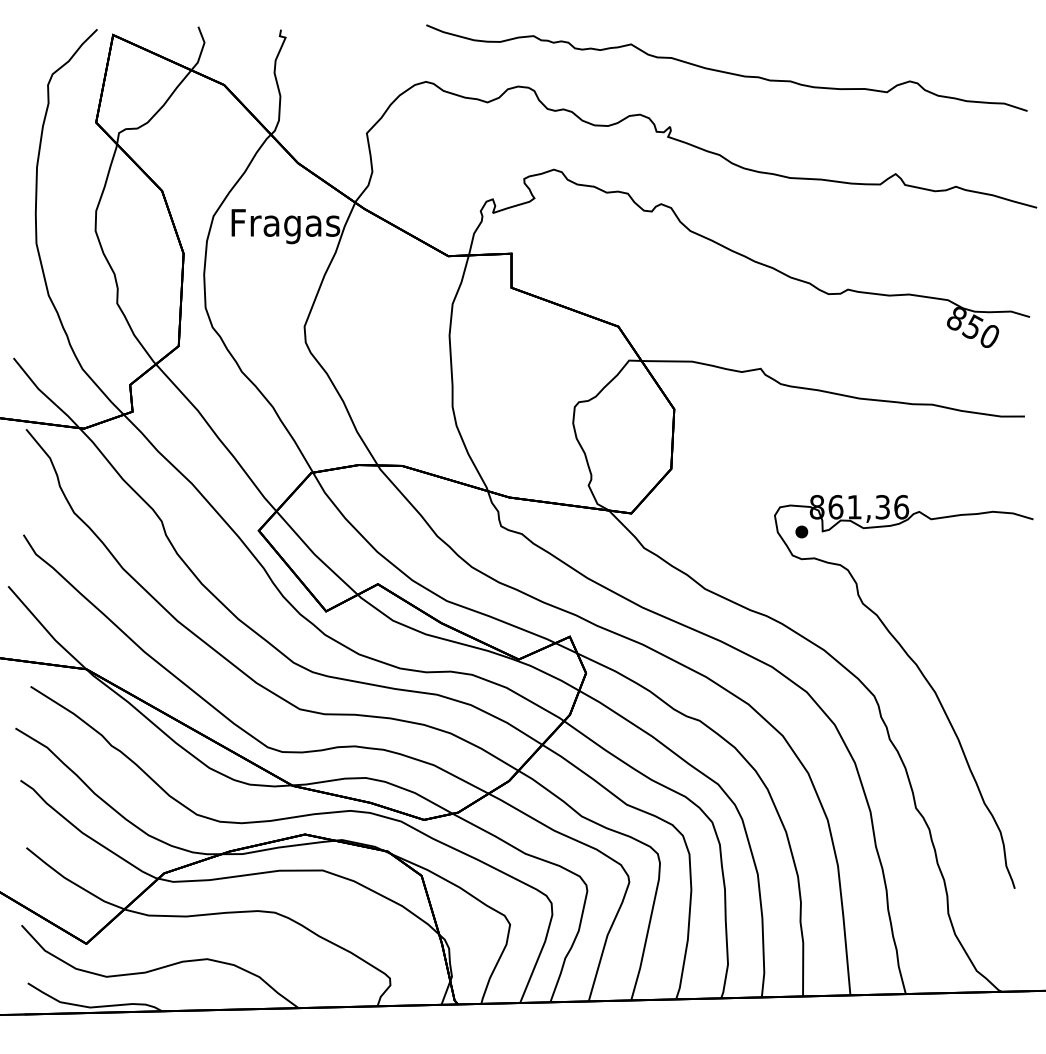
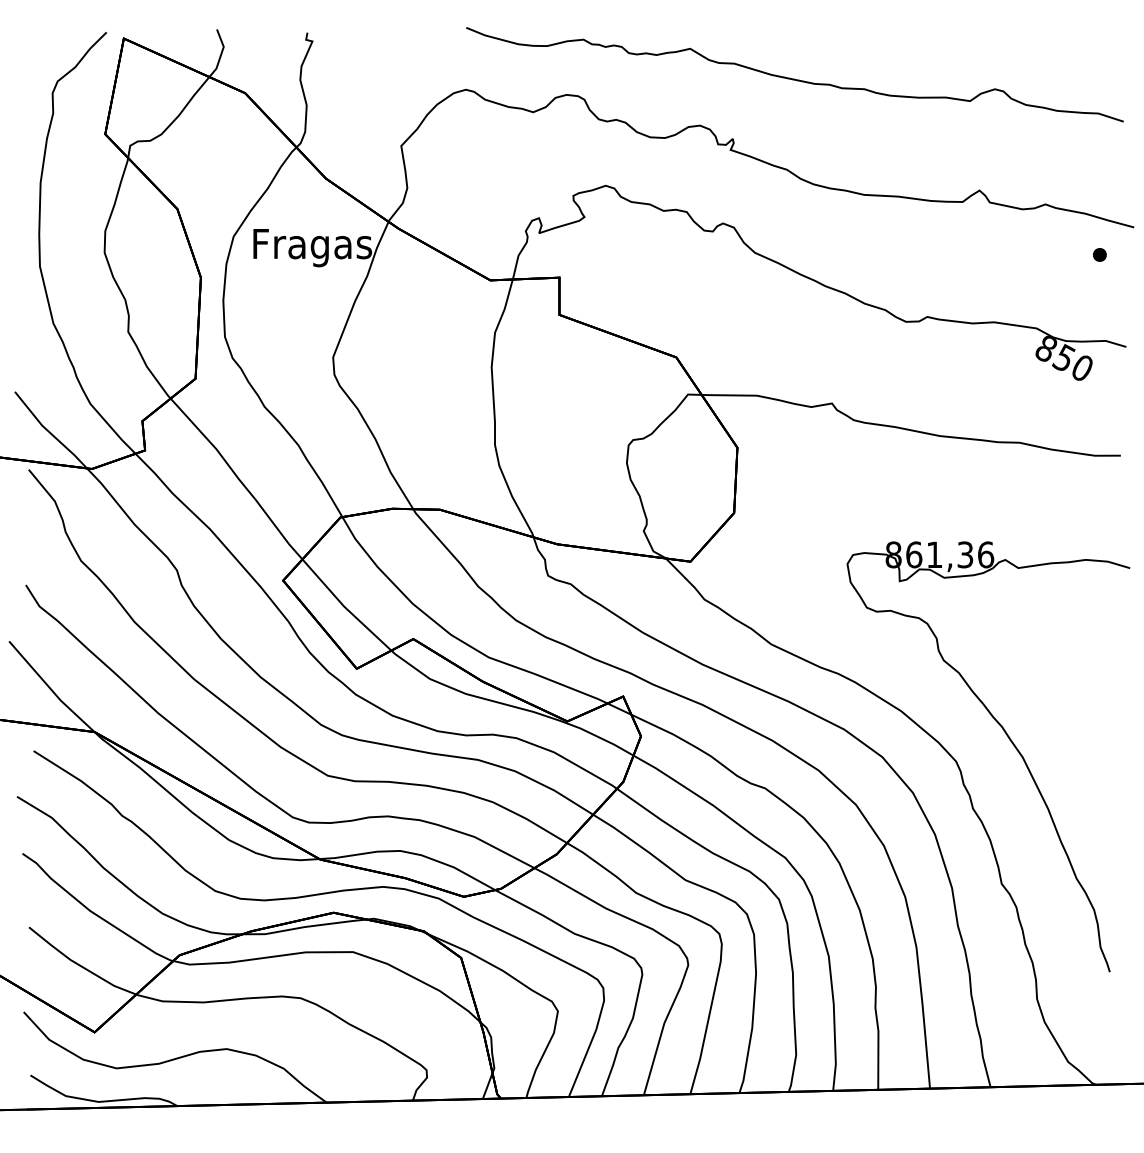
part: (801, 531) -> (1099, 254), moved

